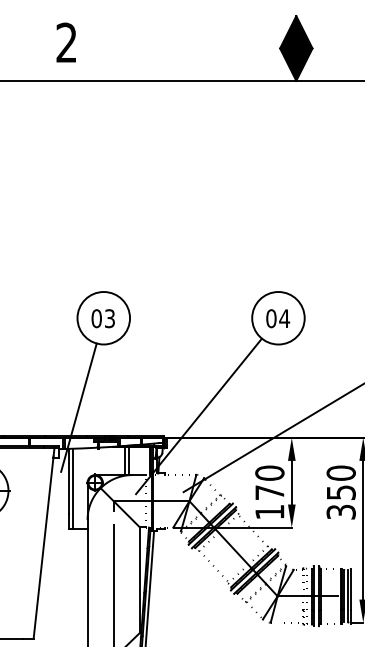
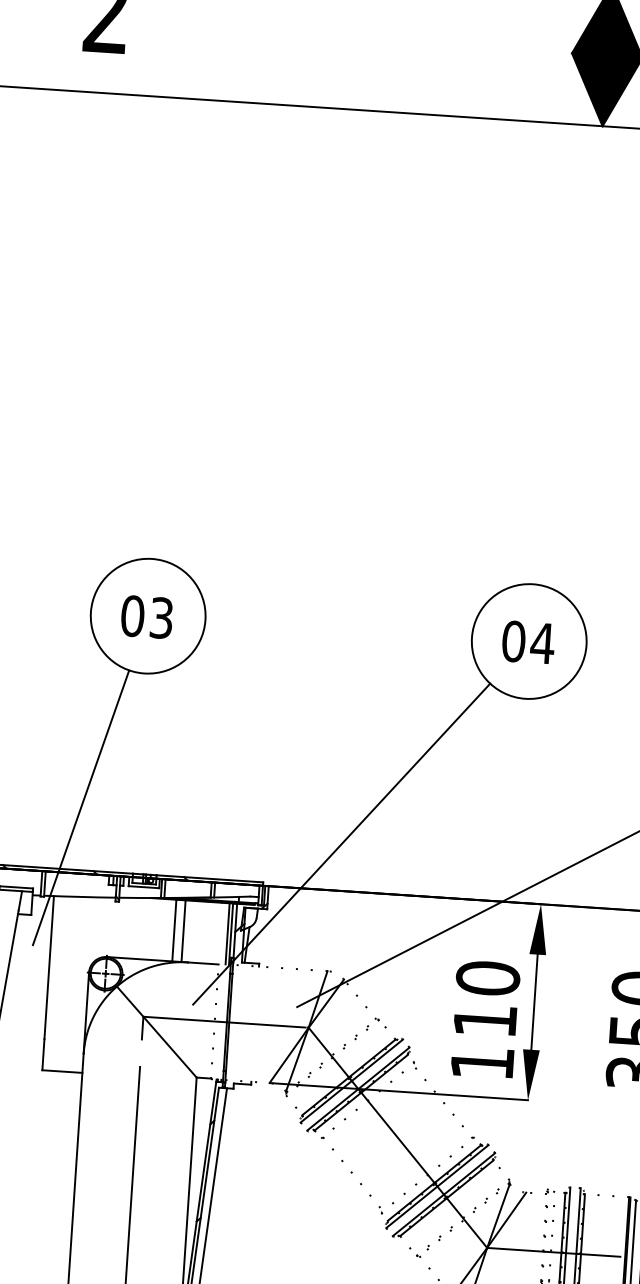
line: (73, 488) -> (57, 983), removed
text: (269, 492) -> (484, 1020), 170 -> 110

